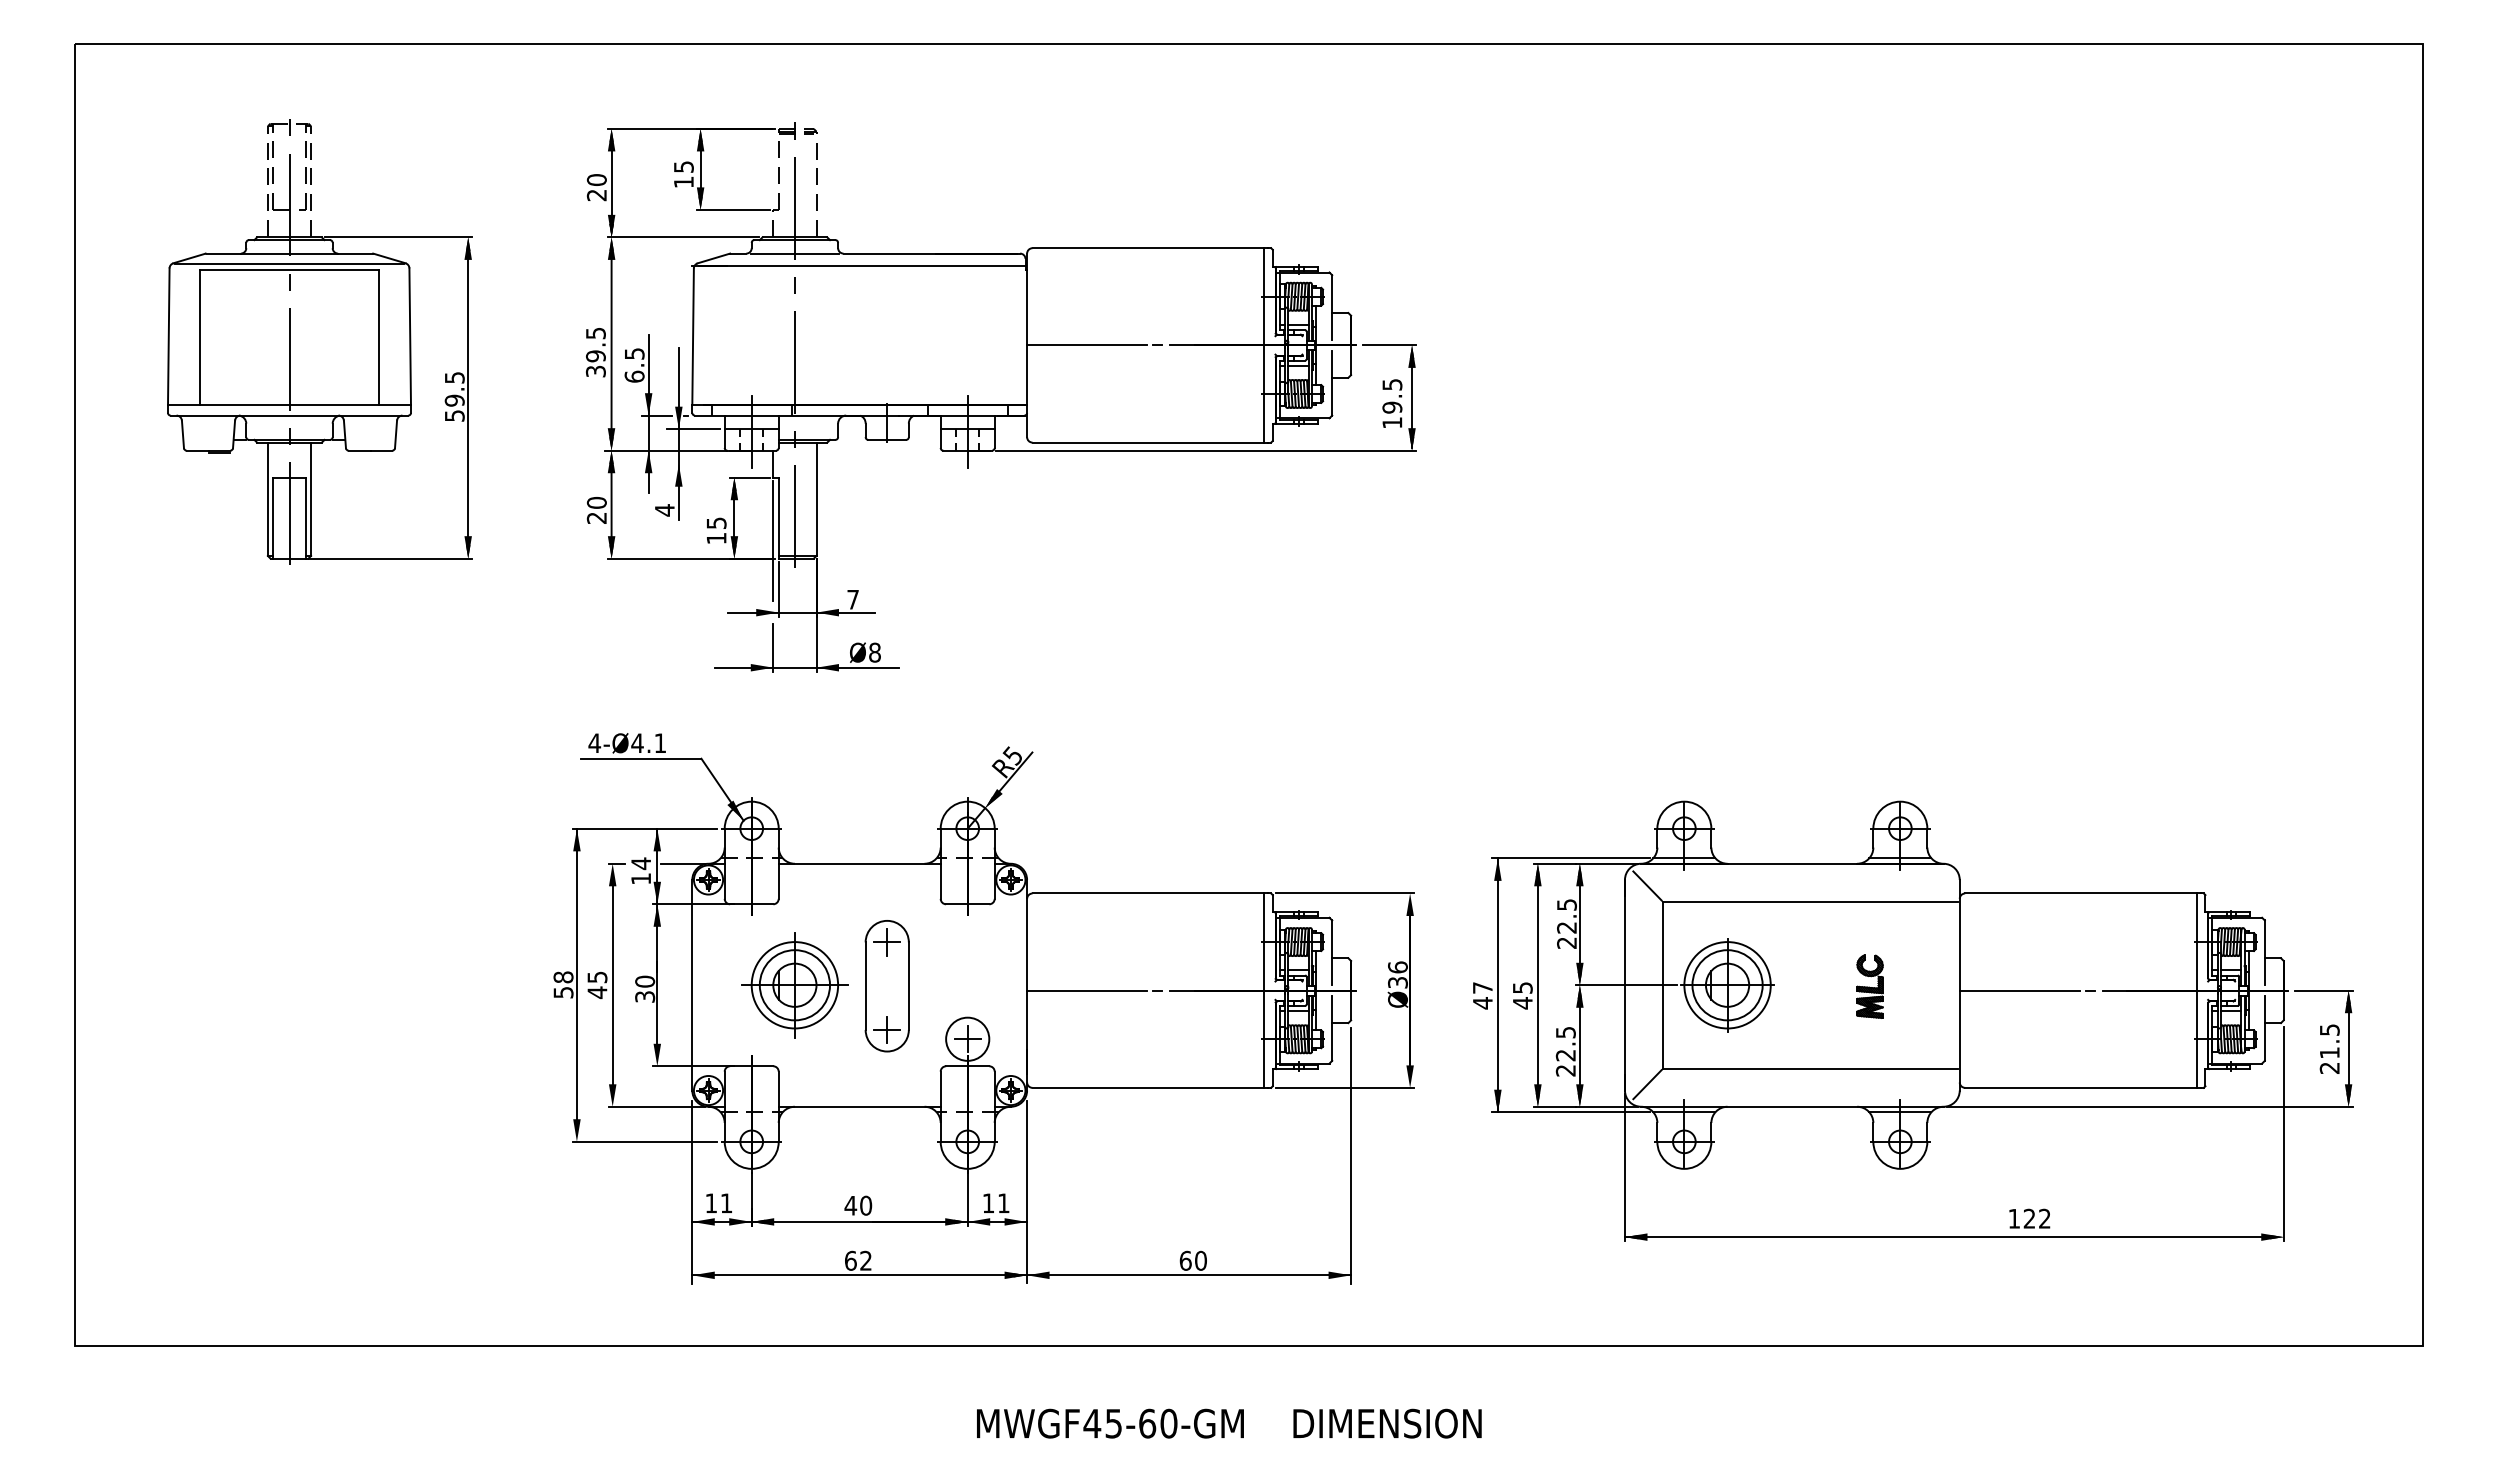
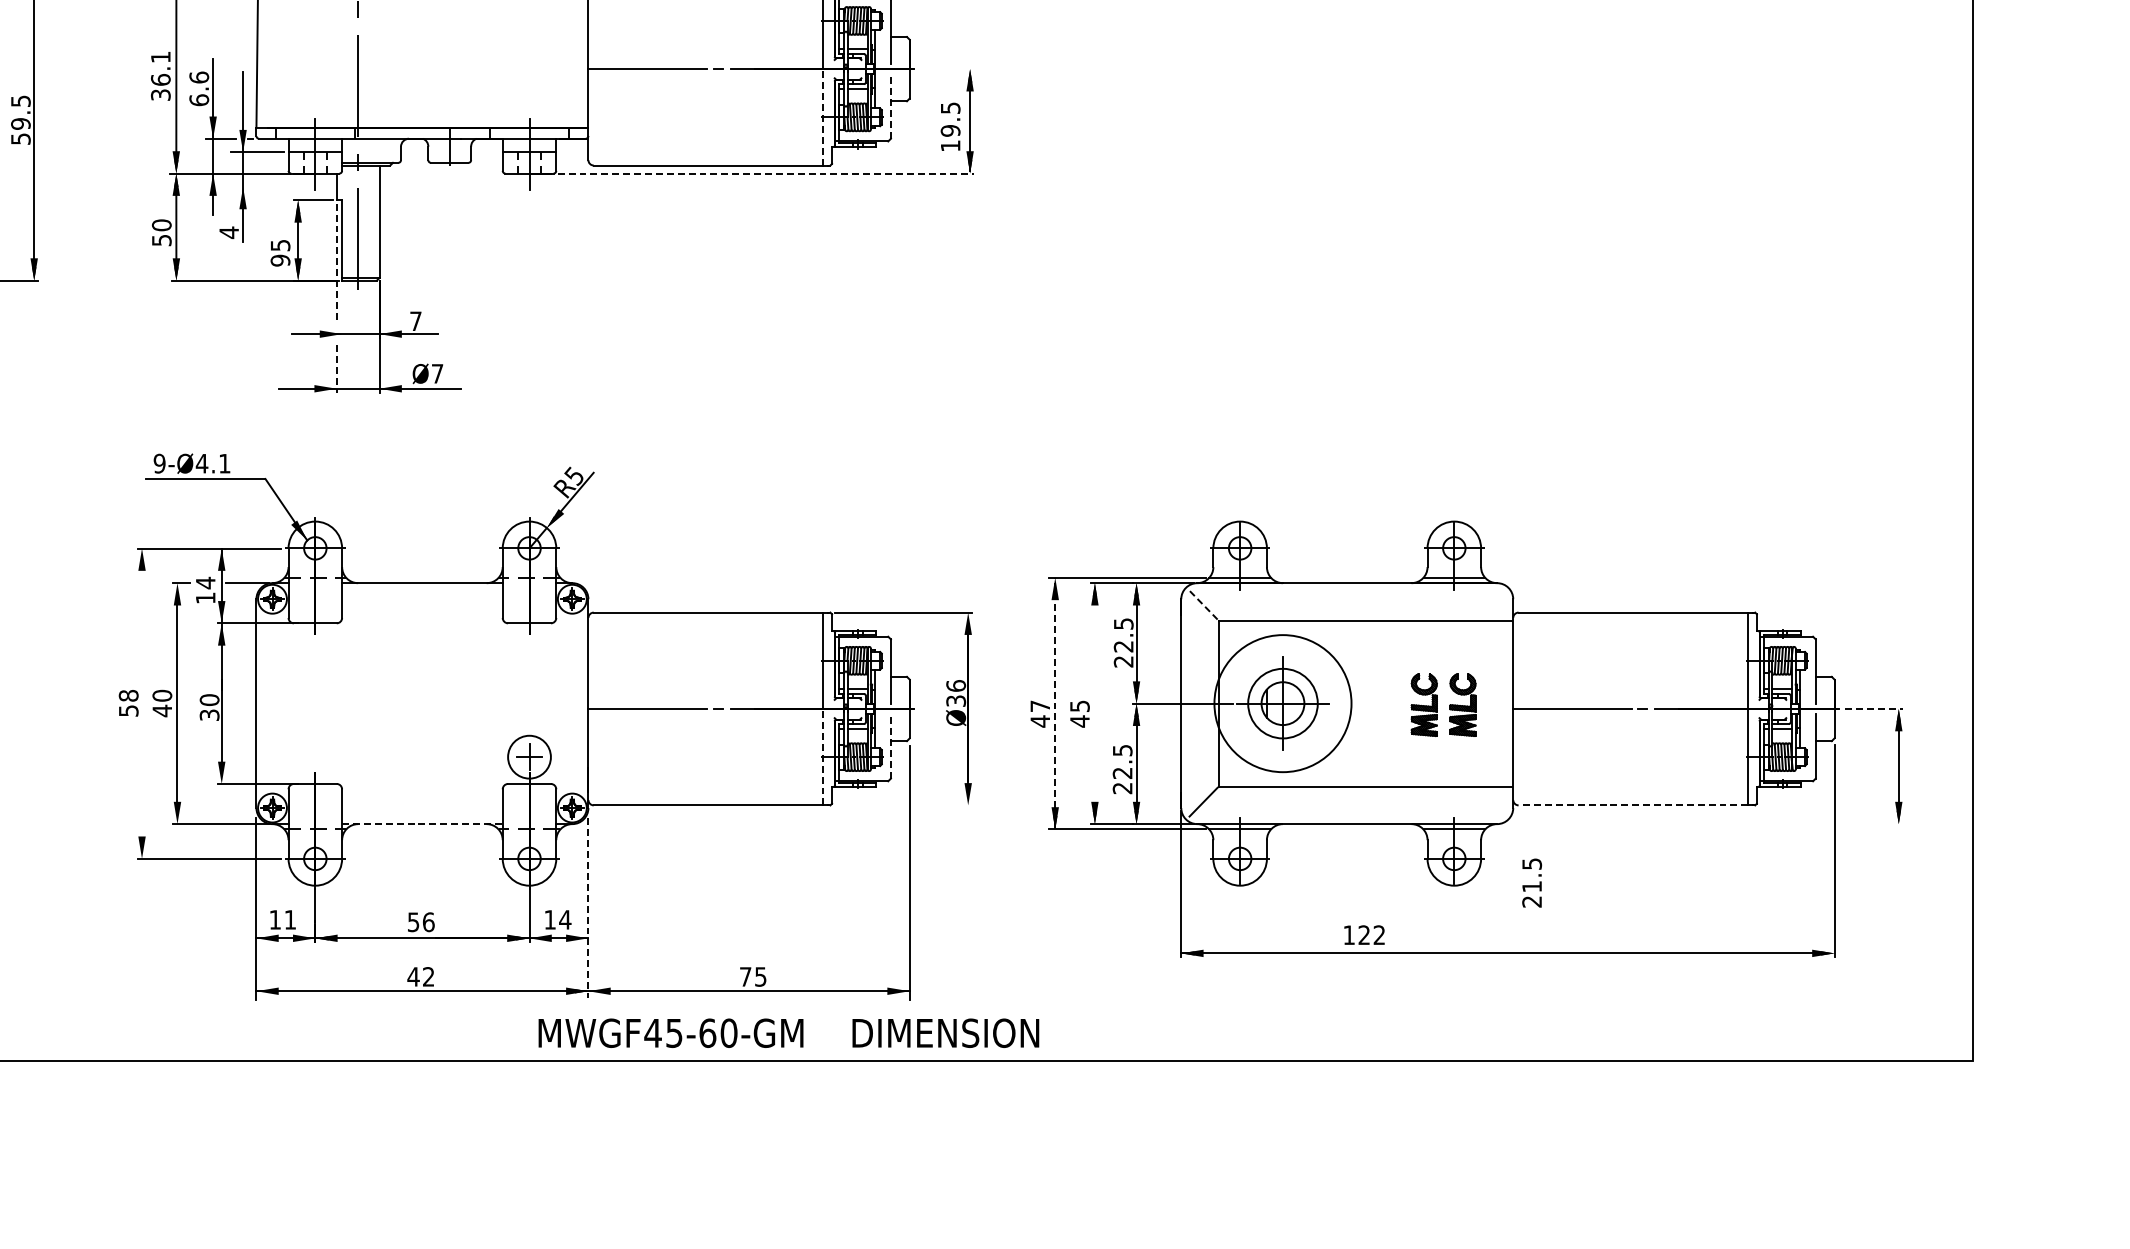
text: (595, 345) -> (160, 69), 39.5 -> 36.1
line: (1389, 345) -> (947, 69), removed
text: (634, 353) -> (199, 77), 6.5 -> 6.6
line: (1332, 382) -> (891, 105), solid -> dashed
line: (1264, 394) -> (823, 117), solid -> dashed
line: (1206, 450) -> (766, 173), solid -> dashed
text: (596, 517) -> (161, 239), 20 -> 50
text: (716, 538) -> (280, 260), 15 -> 95
line: (773, 541) -> (336, 263), solid -> dashed
line: (778, 589) -> (341, 311), removed
line: (773, 648) -> (336, 369), solid -> dashed
text: (874, 652) -> (437, 373), Ø8 -> Ø7
text: (594, 743) -> (159, 463), 4-Ø4.1 -> 9-Ø4.1
line: (1647, 885) -> (1203, 604), solid -> dashed
text: (597, 977) -> (162, 695), 45 -> 40
line: (576, 978) -> (141, 696), removed
part: (794, 985) -> (357, 703), removed
line: (1497, 985) -> (1054, 703), solid -> dashed
line: (1537, 985) -> (1094, 703), removed
circle: (1727, 985) -> (1282, 703), size x1.6
part: (886, 986) -> (448, 704), removed
part: (1908, 986) -> (1462, 704), added
line: (2324, 990) -> (1874, 708), solid -> dashed
line: (1332, 1027) -> (891, 745), solid -> dashed
line: (1264, 1039) -> (823, 757), solid -> dashed
text: (2329, 1048) -> (1531, 882), moved
line: (1344, 1087) -> (903, 805), removed
line: (2080, 1087) -> (1632, 805), solid -> dashed
line: (859, 1106) -> (422, 823), solid -> dashed
line: (2149, 1106) -> (1701, 823), removed
line: (1027, 1191) -> (588, 908), solid -> dashed
text: (1003, 1202) -> (565, 919), 11 -> 14
text: (858, 1205) -> (421, 922), 40 -> 56
text: (2029, 1218) -> (1364, 934), moved
text: (850, 1260) -> (413, 976), 62 -> 42
text: (1192, 1260) -> (752, 976), 60 -> 75
text: (1229, 1423) -> (789, 1033), moved

